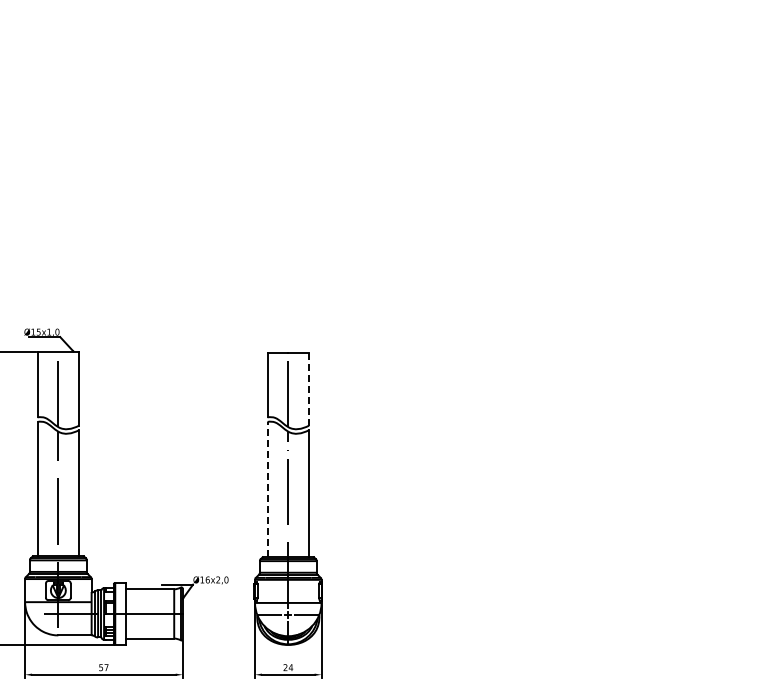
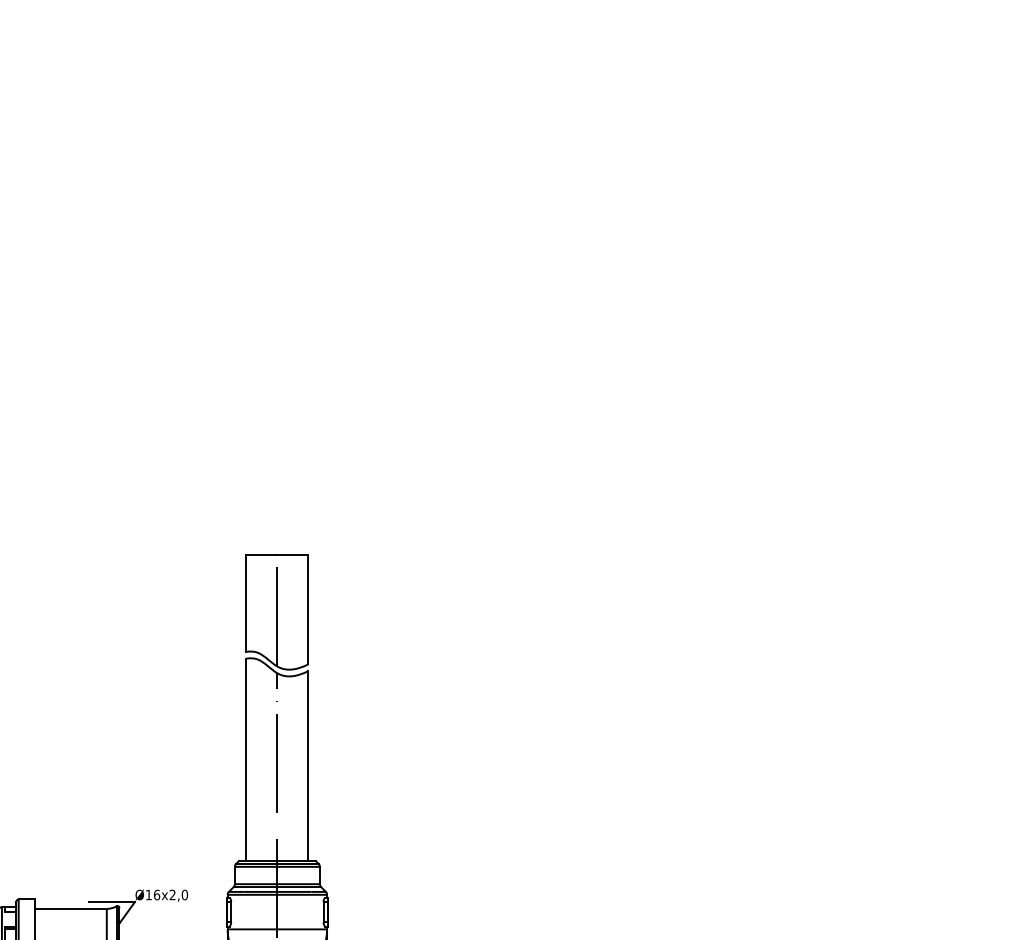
line: (309, 389) -> (309, 610), dashed -> solid
line: (267, 489) -> (246, 759), dashed -> solid

